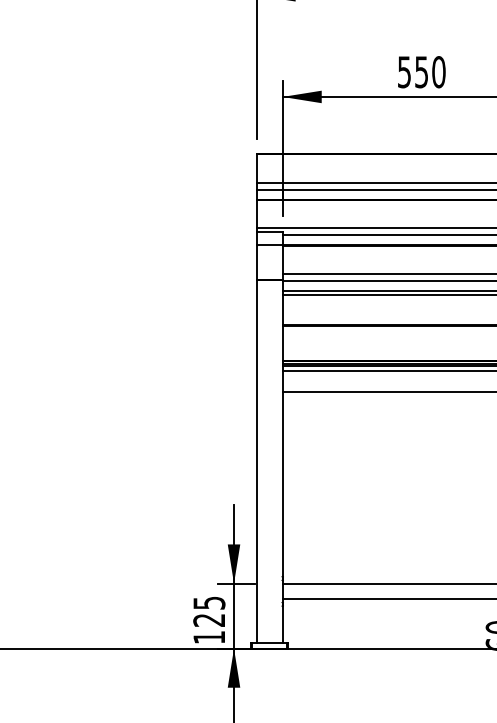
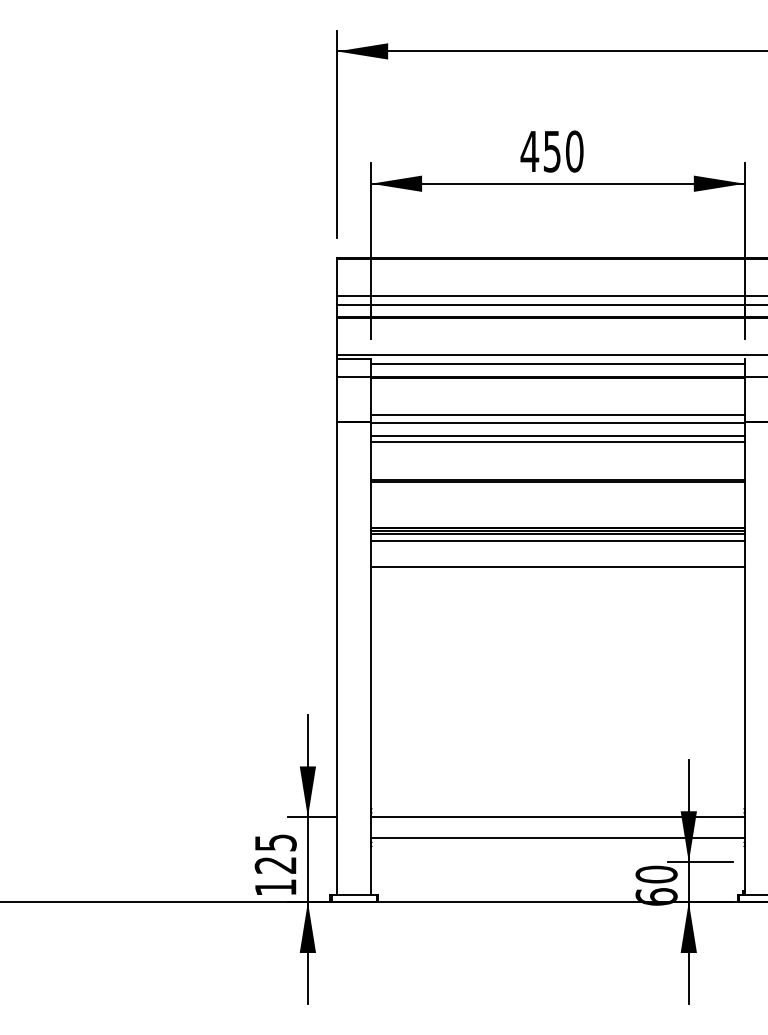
text: (404, 72) -> (529, 151), 550 -> 450

